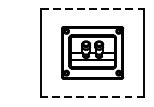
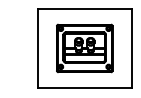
line: (93, 9) -> (85, 8), dashed -> solid
line: (92, 96) -> (84, 88), dashed -> solid

